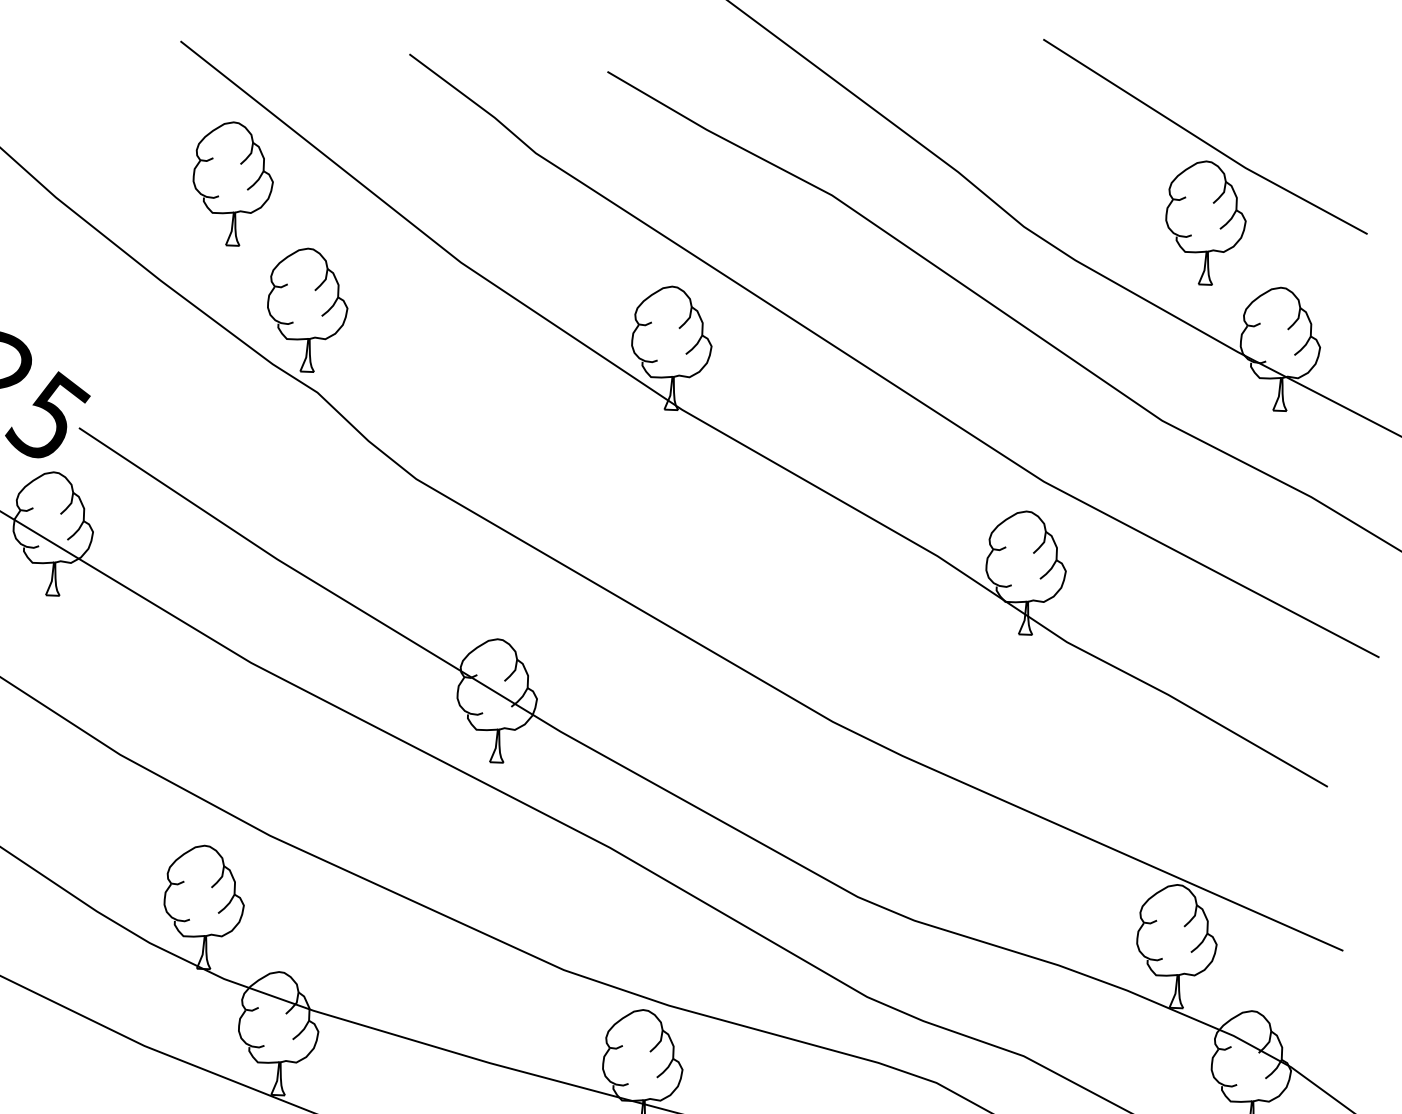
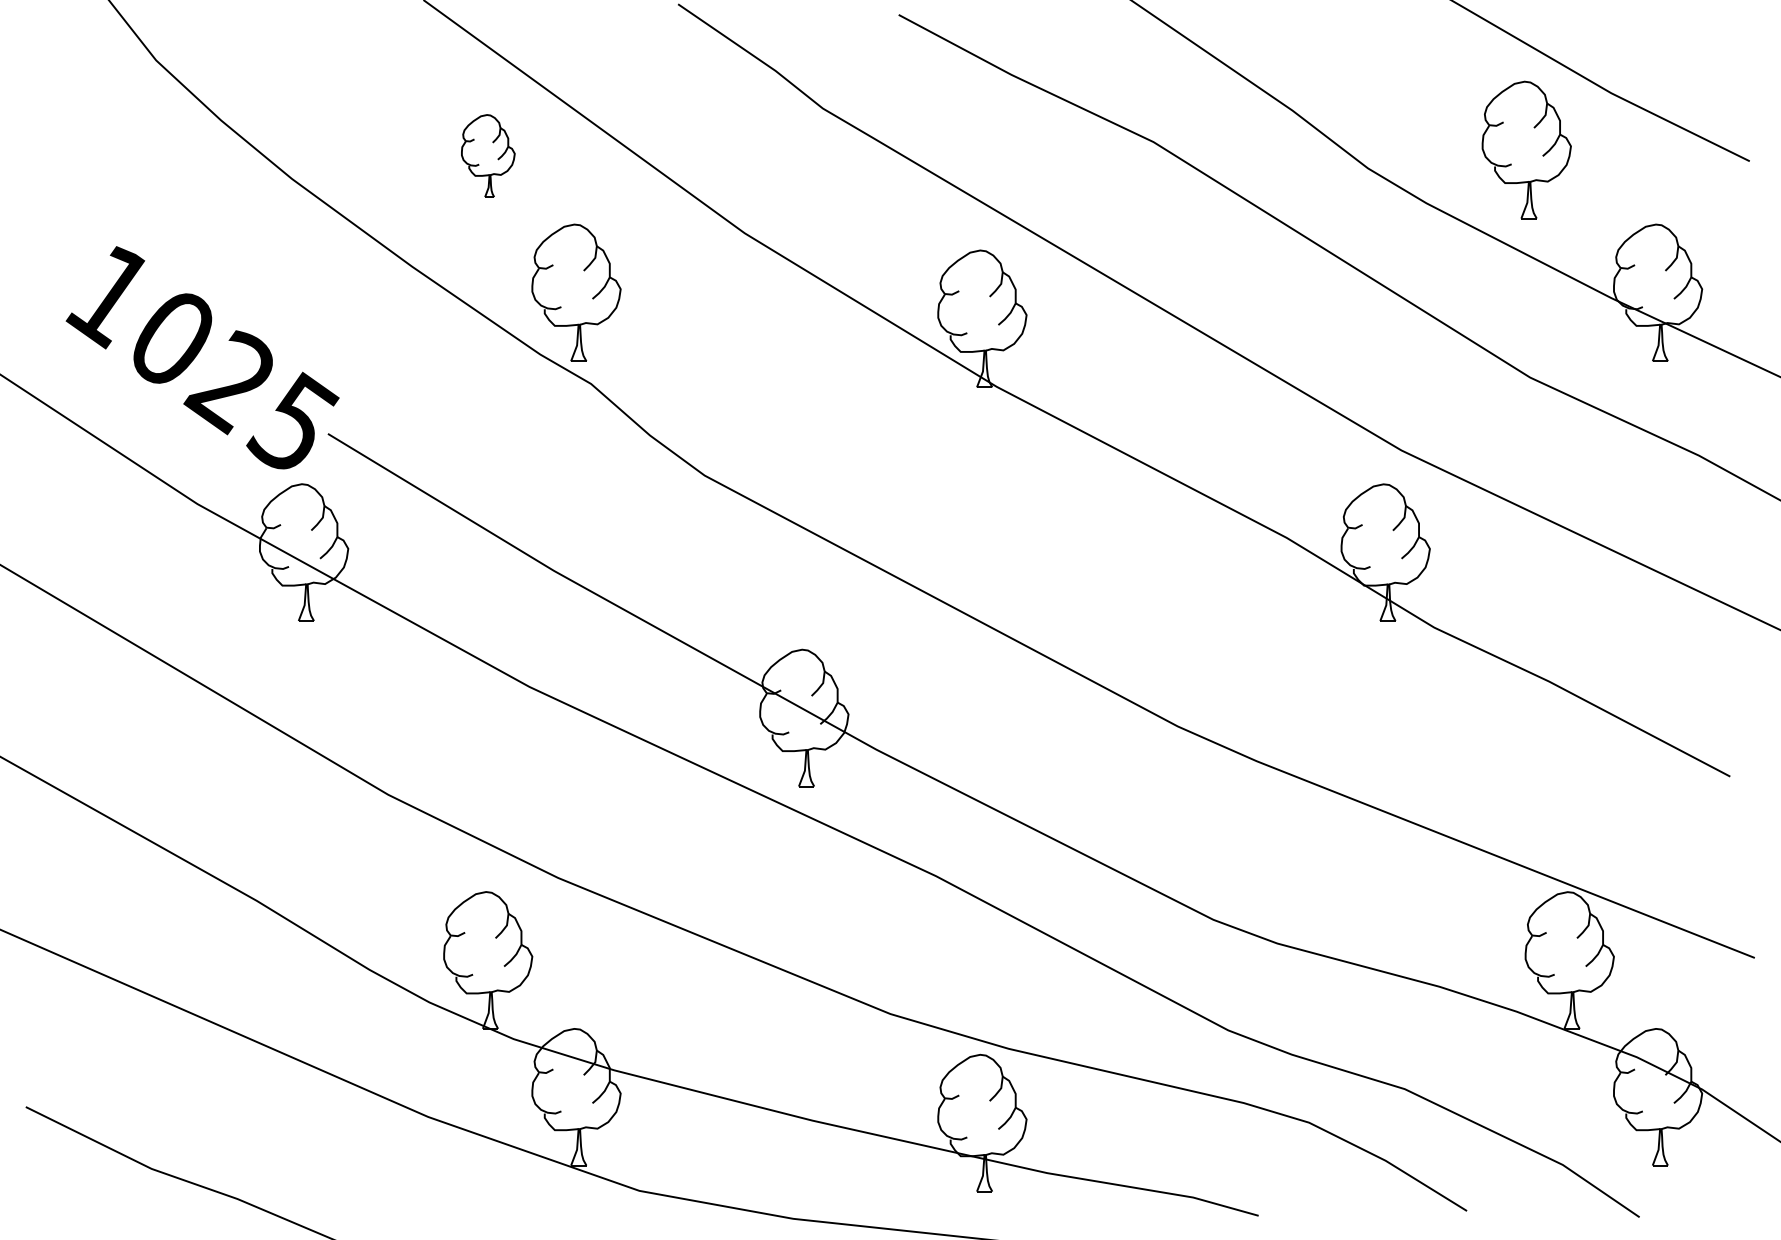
part: (233, 183) -> (488, 155), size x0.6
part: (1205, 222) -> (1526, 149), moved

